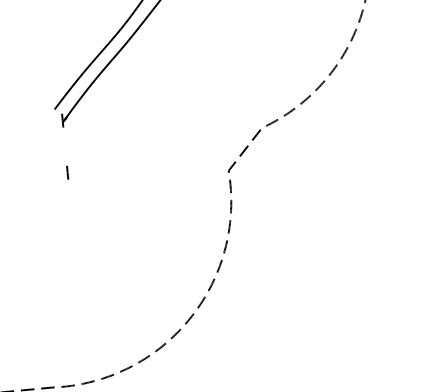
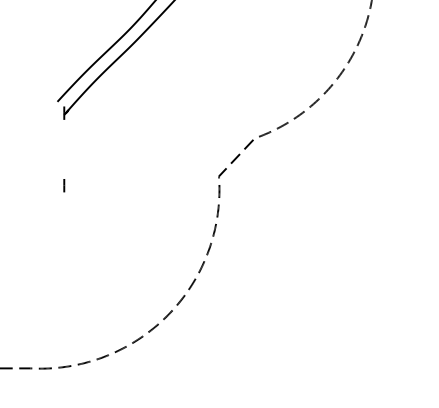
line: (67, 172) -> (64, 185), moved

